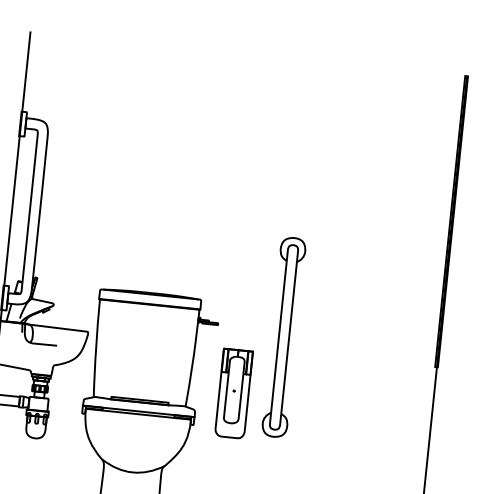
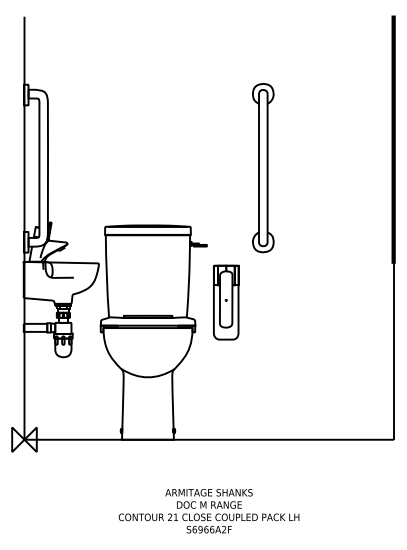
part: (284, 337) -> (263, 168), moved

